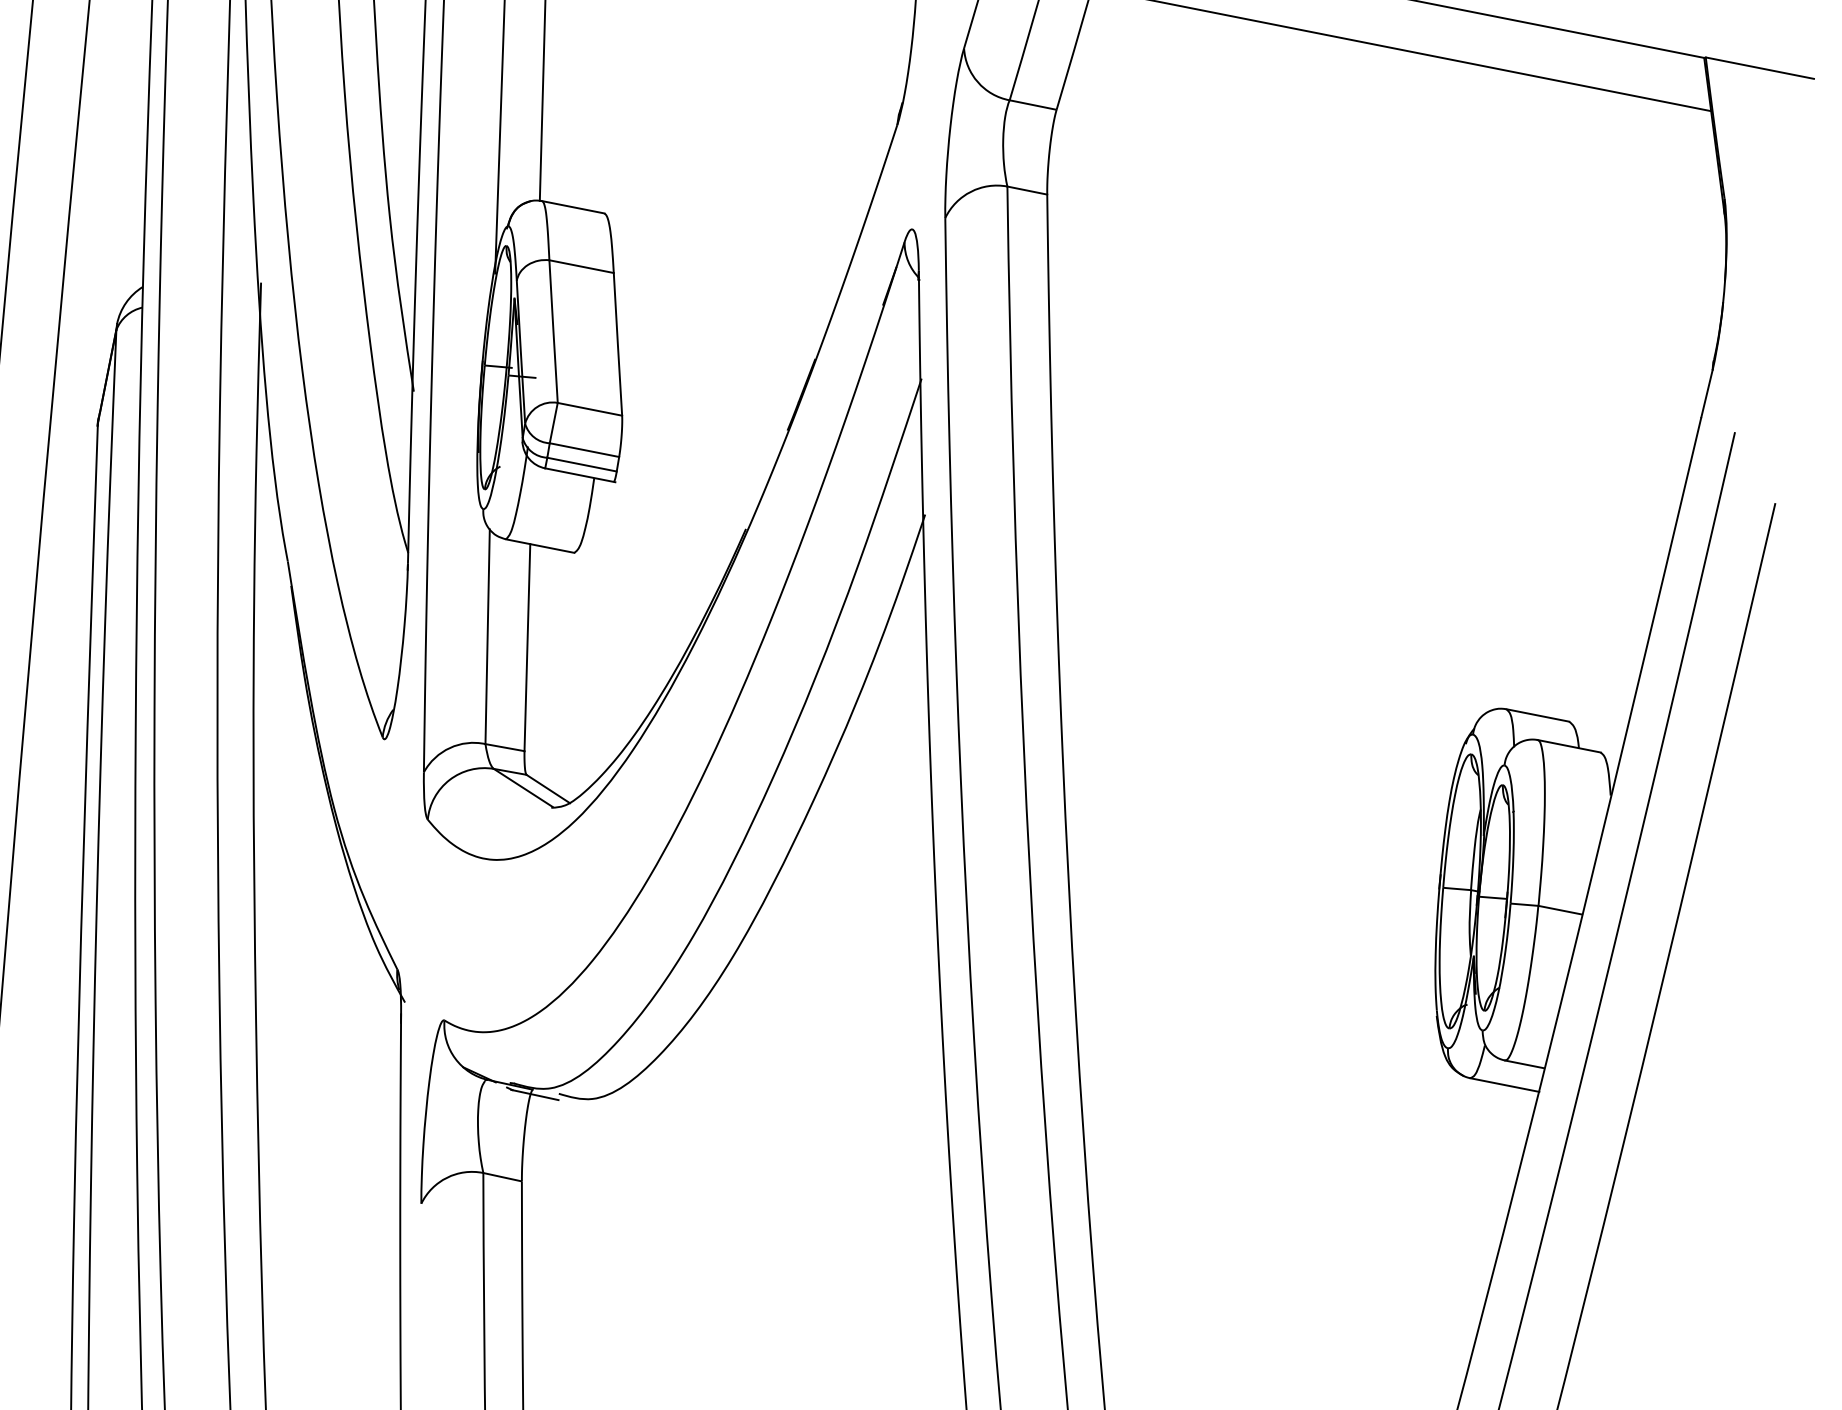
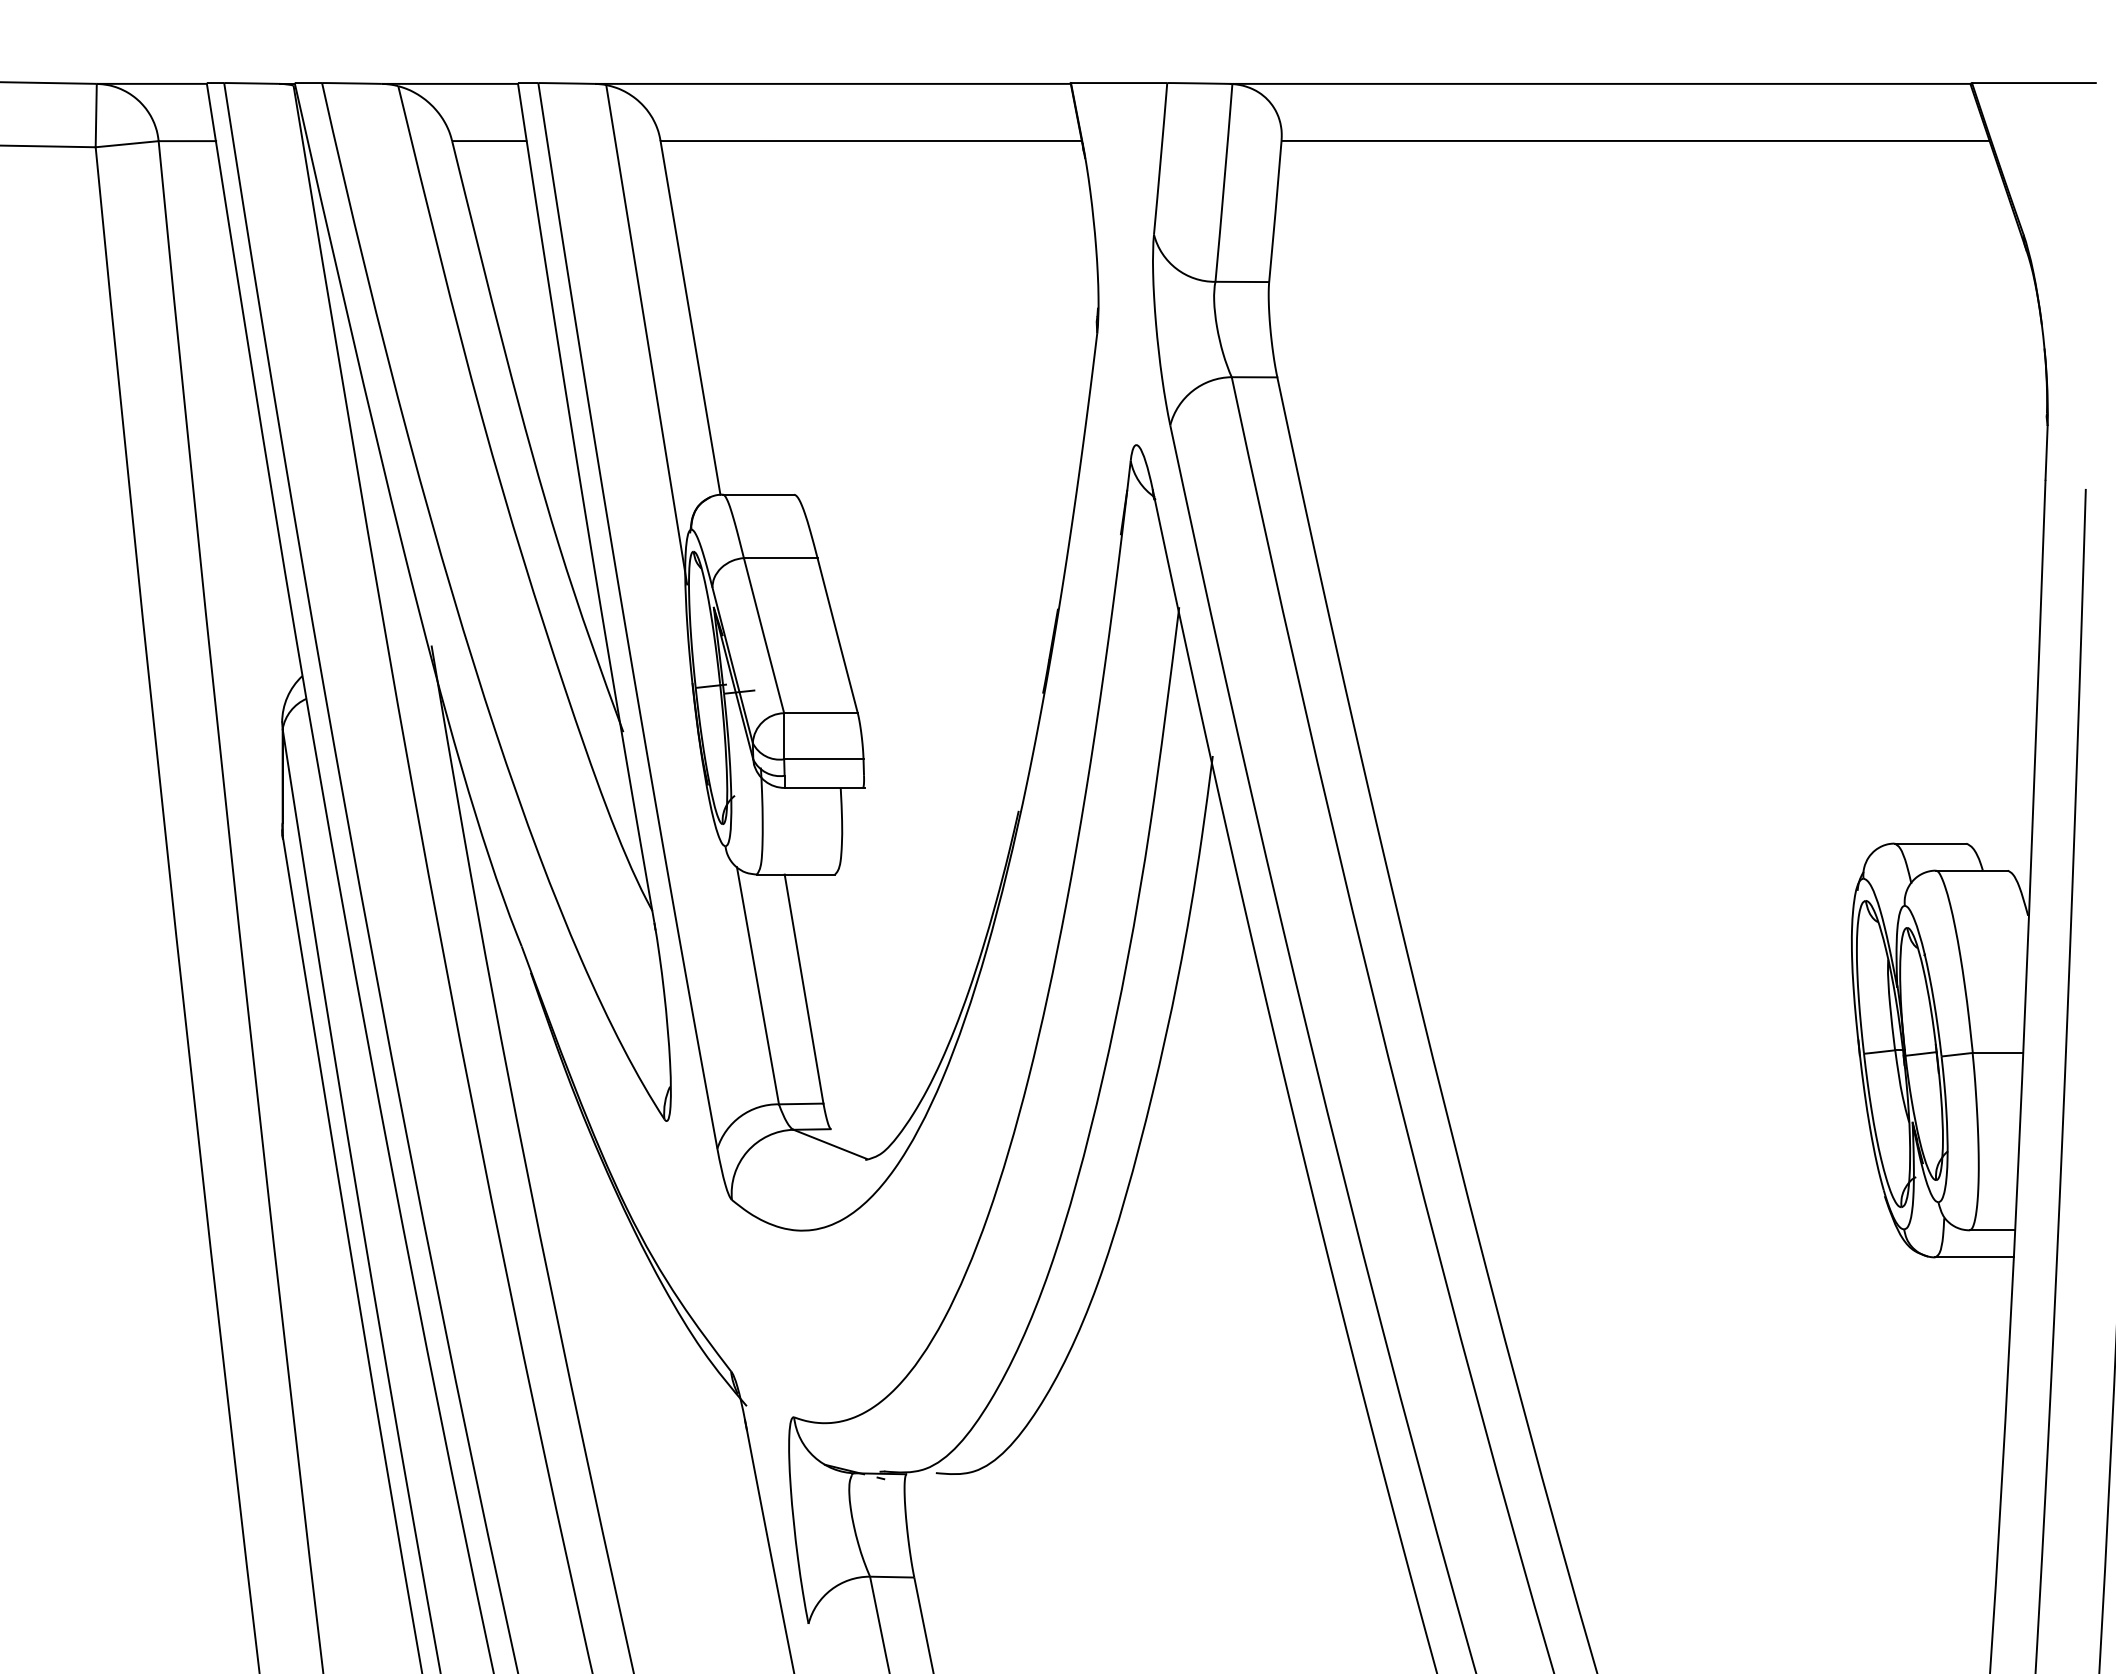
line: (582, 464) -> (824, 775), removed
line: (548, 788) -> (857, 1139), removed
line: (534, 1094) -> (909, 1479), removed

